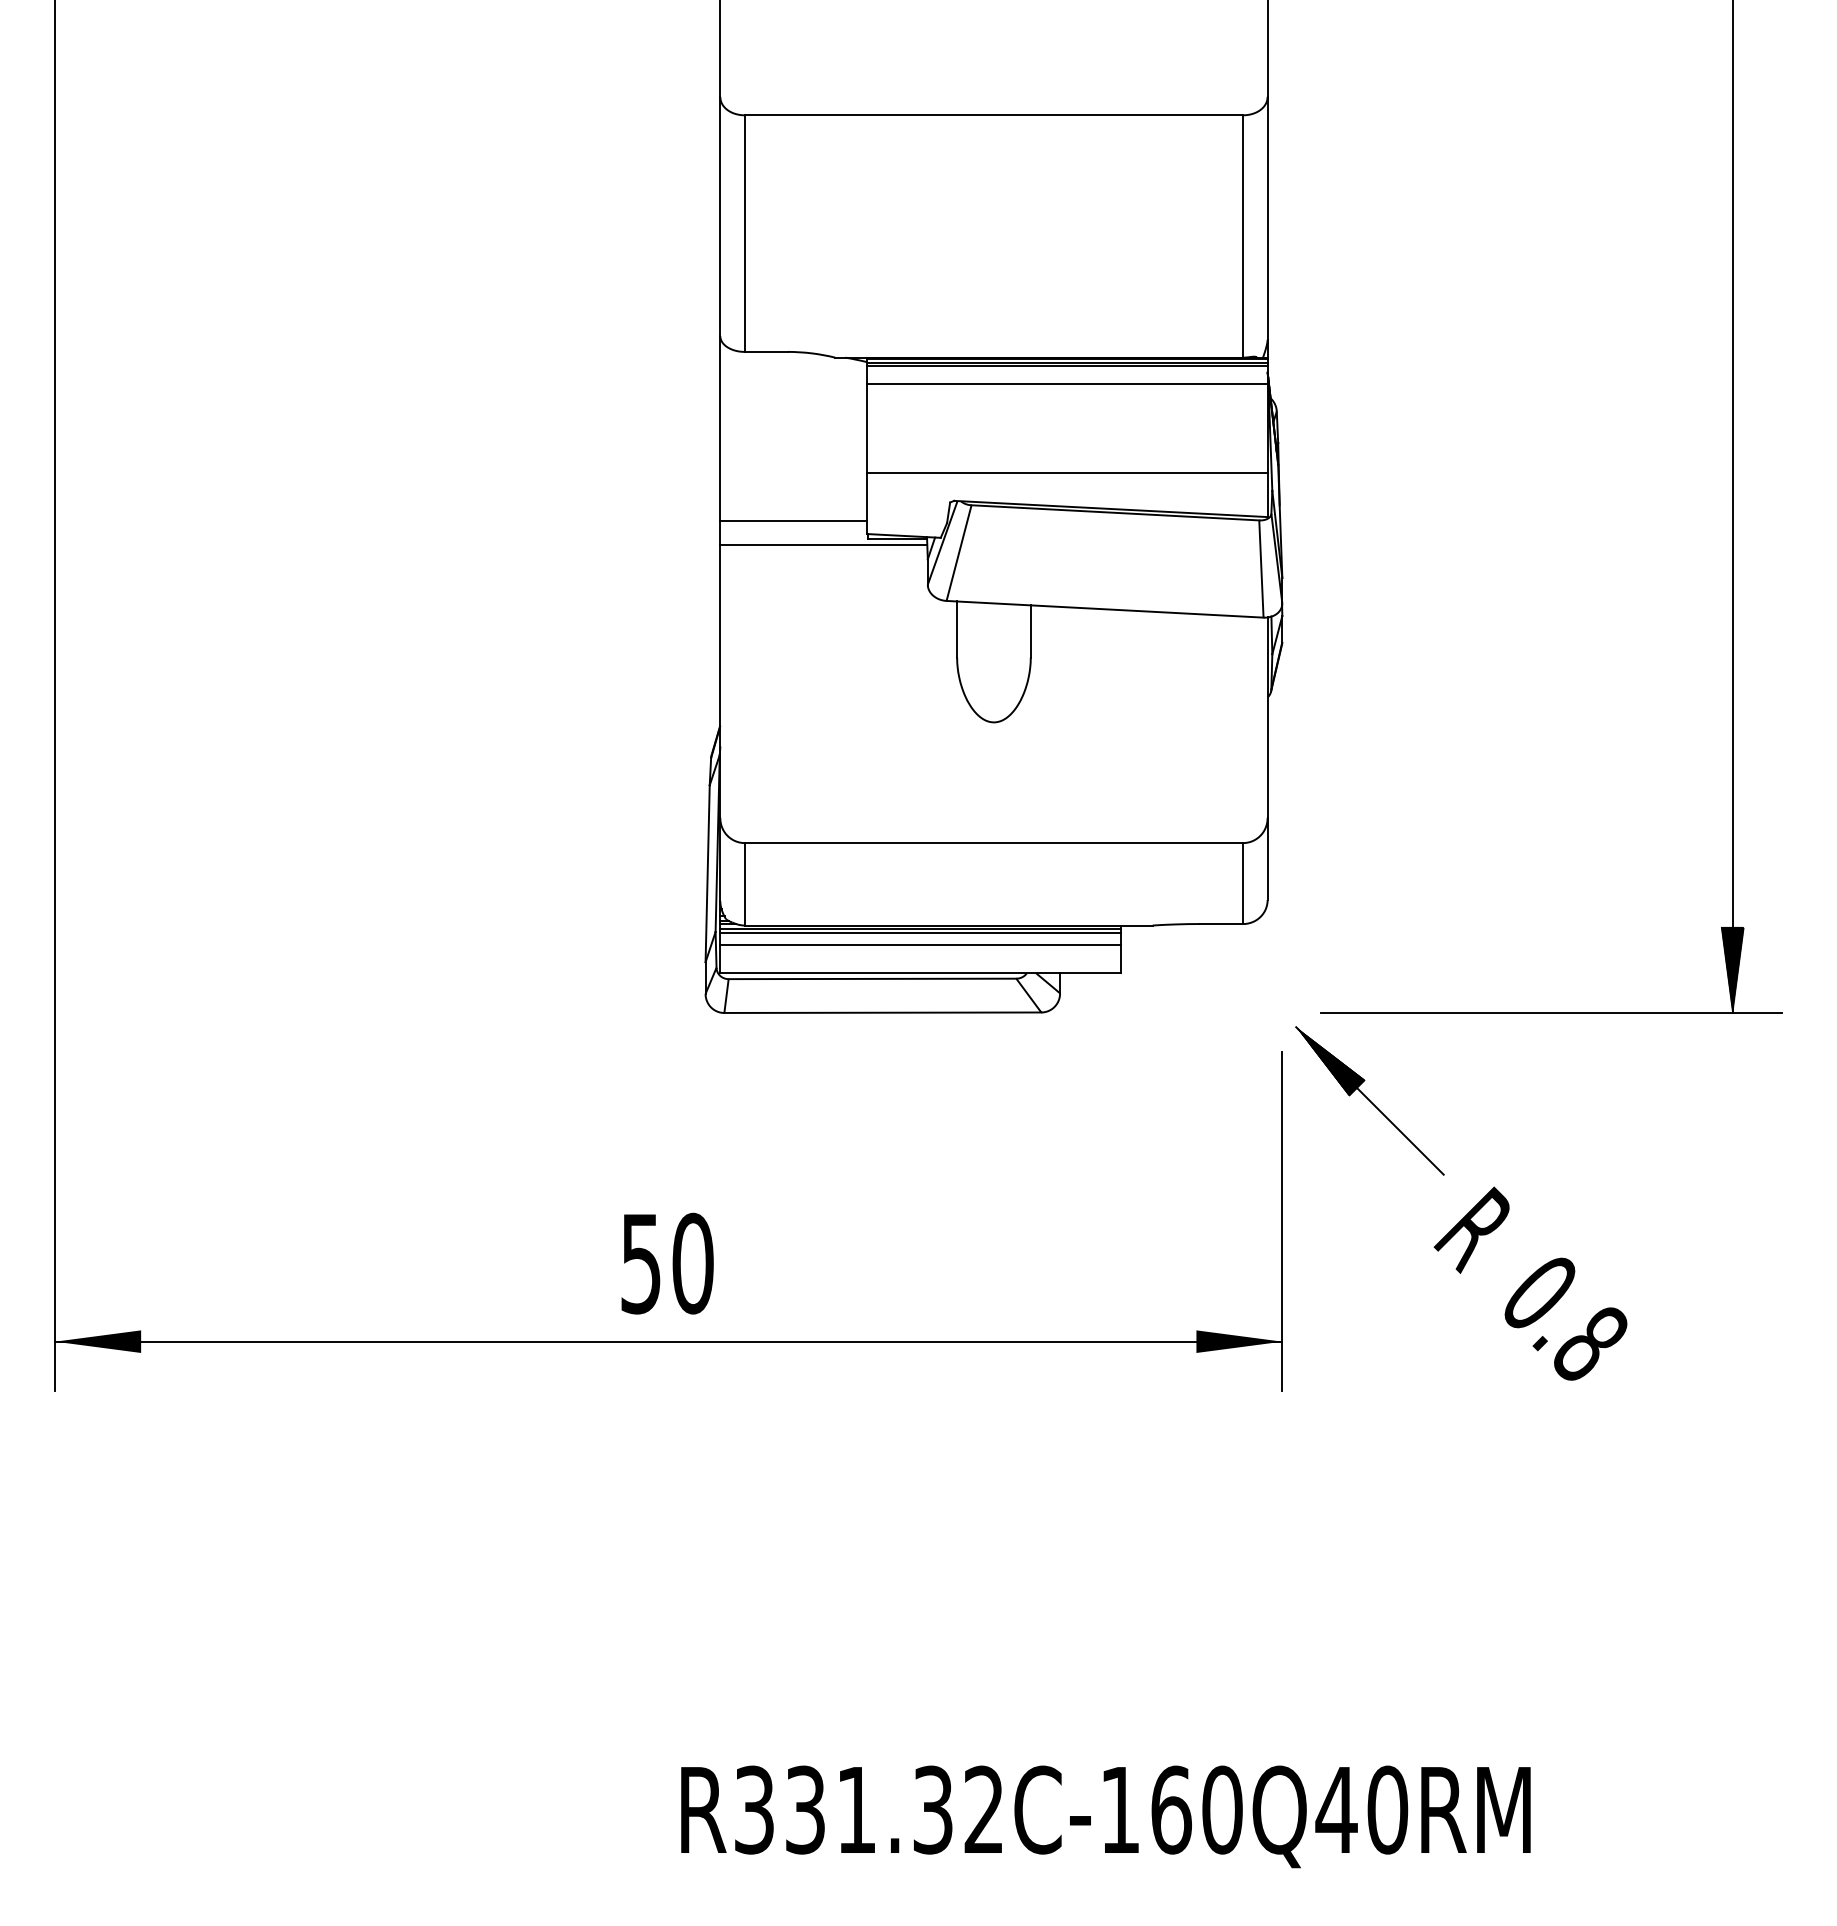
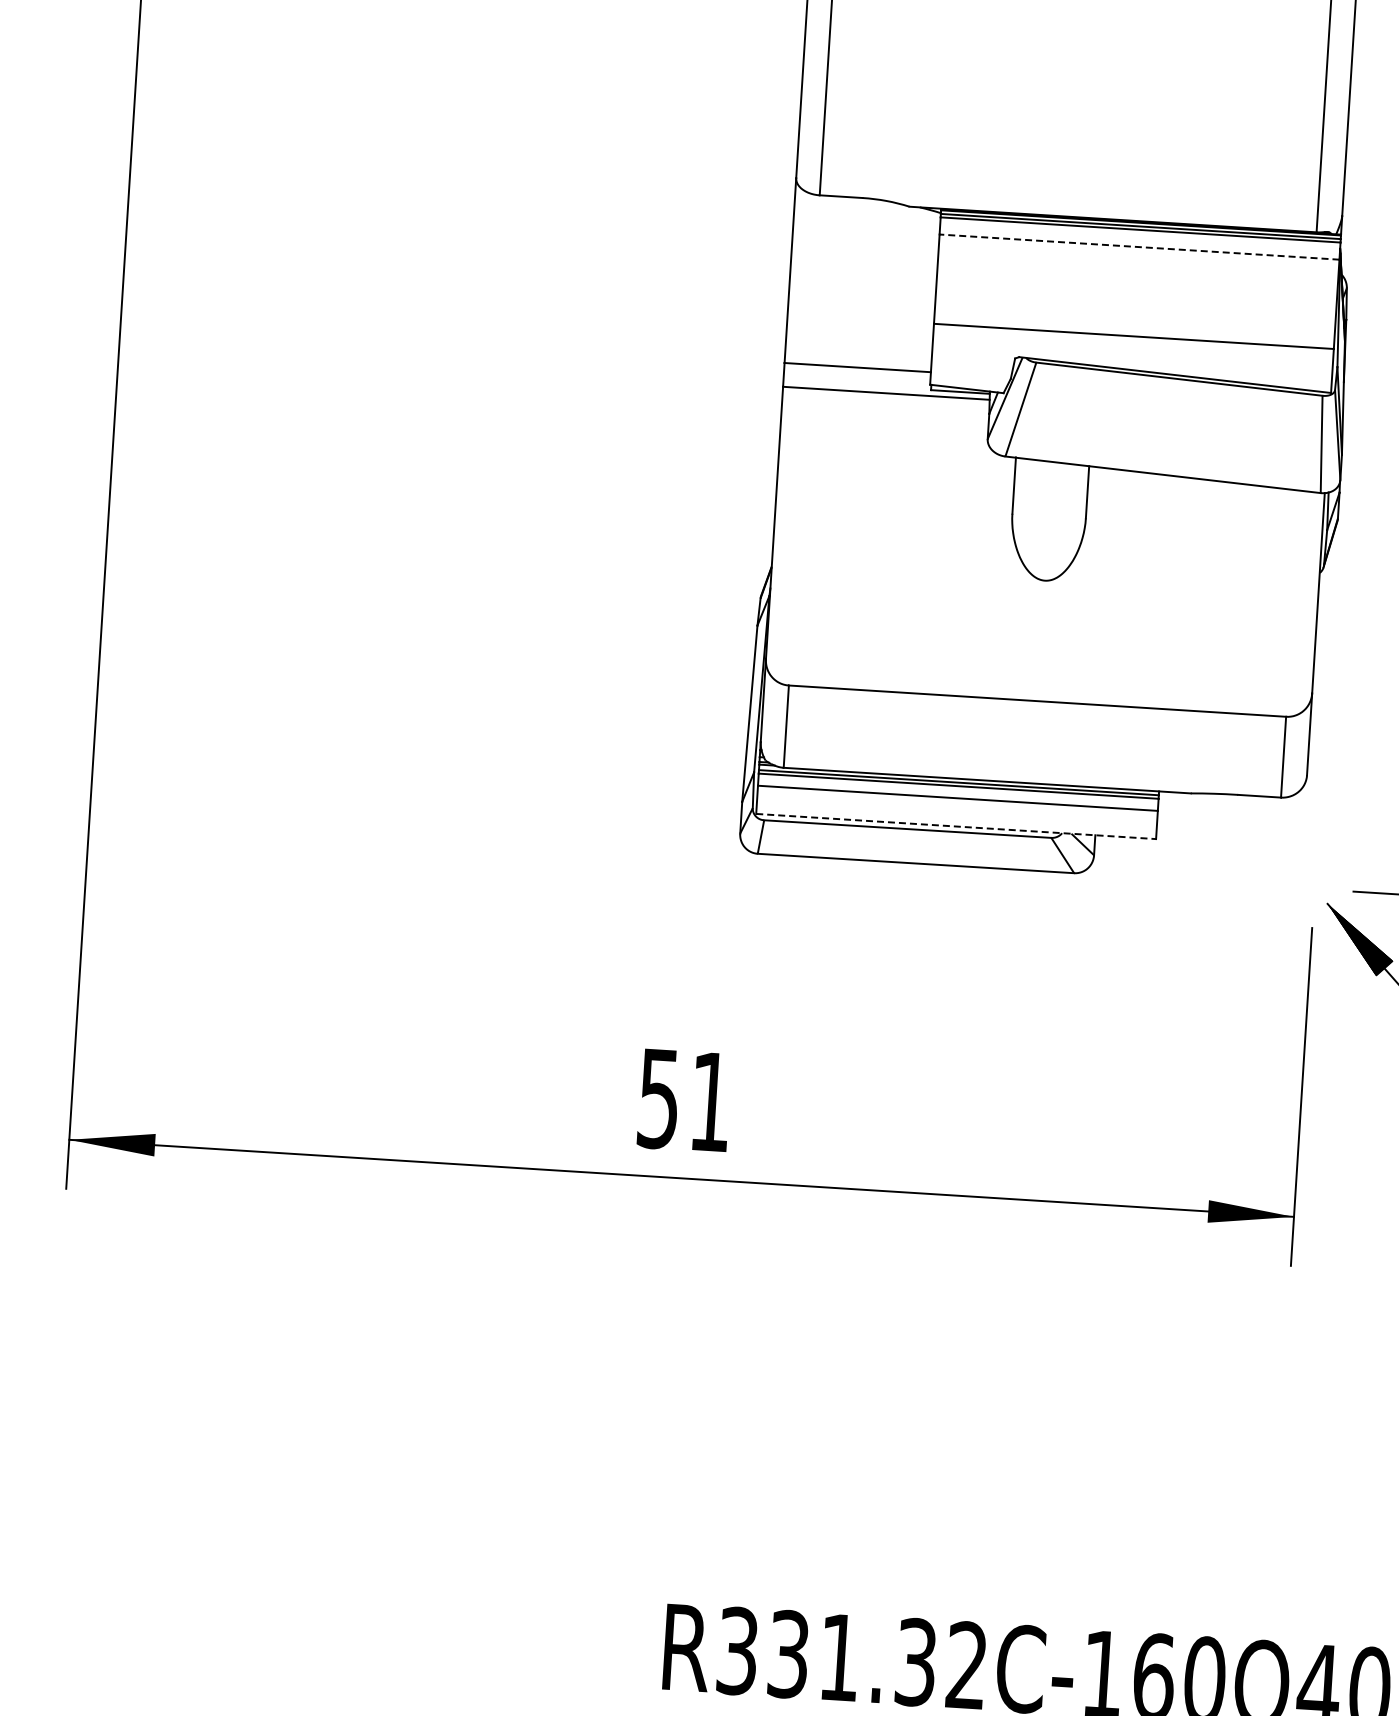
line: (1066, 383) -> (1138, 247), solid -> dashed
line: (921, 973) -> (956, 826), solid -> dashed
text: (692, 1263) -> (710, 1101), 50 -> 51

